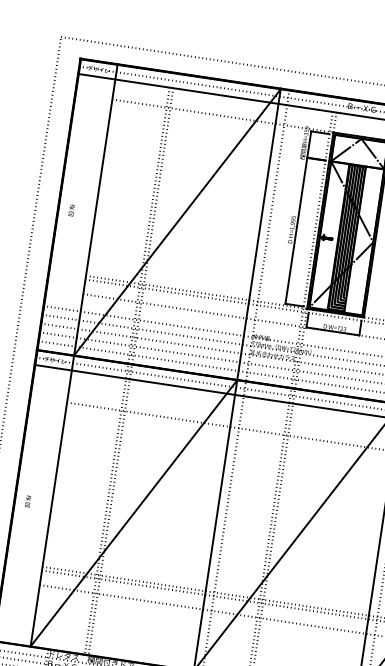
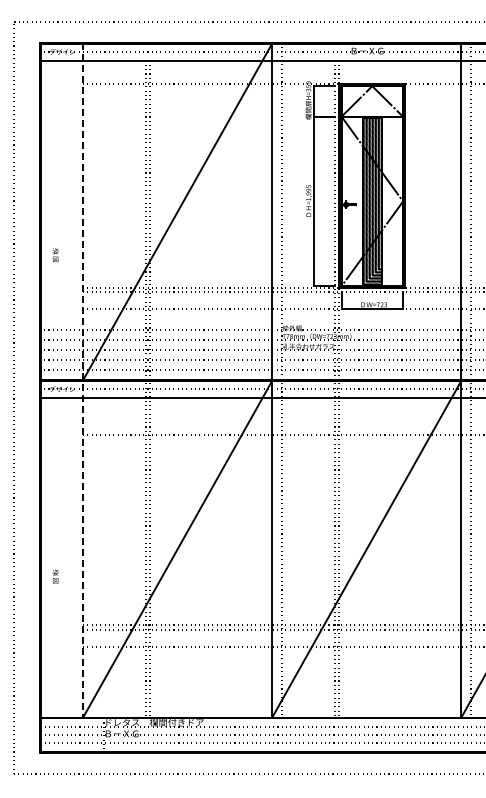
text: (71, 210) -> (55, 255), moved
line: (74, 355) -> (83, 380), solid -> dashed
text: (28, 501) -> (55, 576), moved

